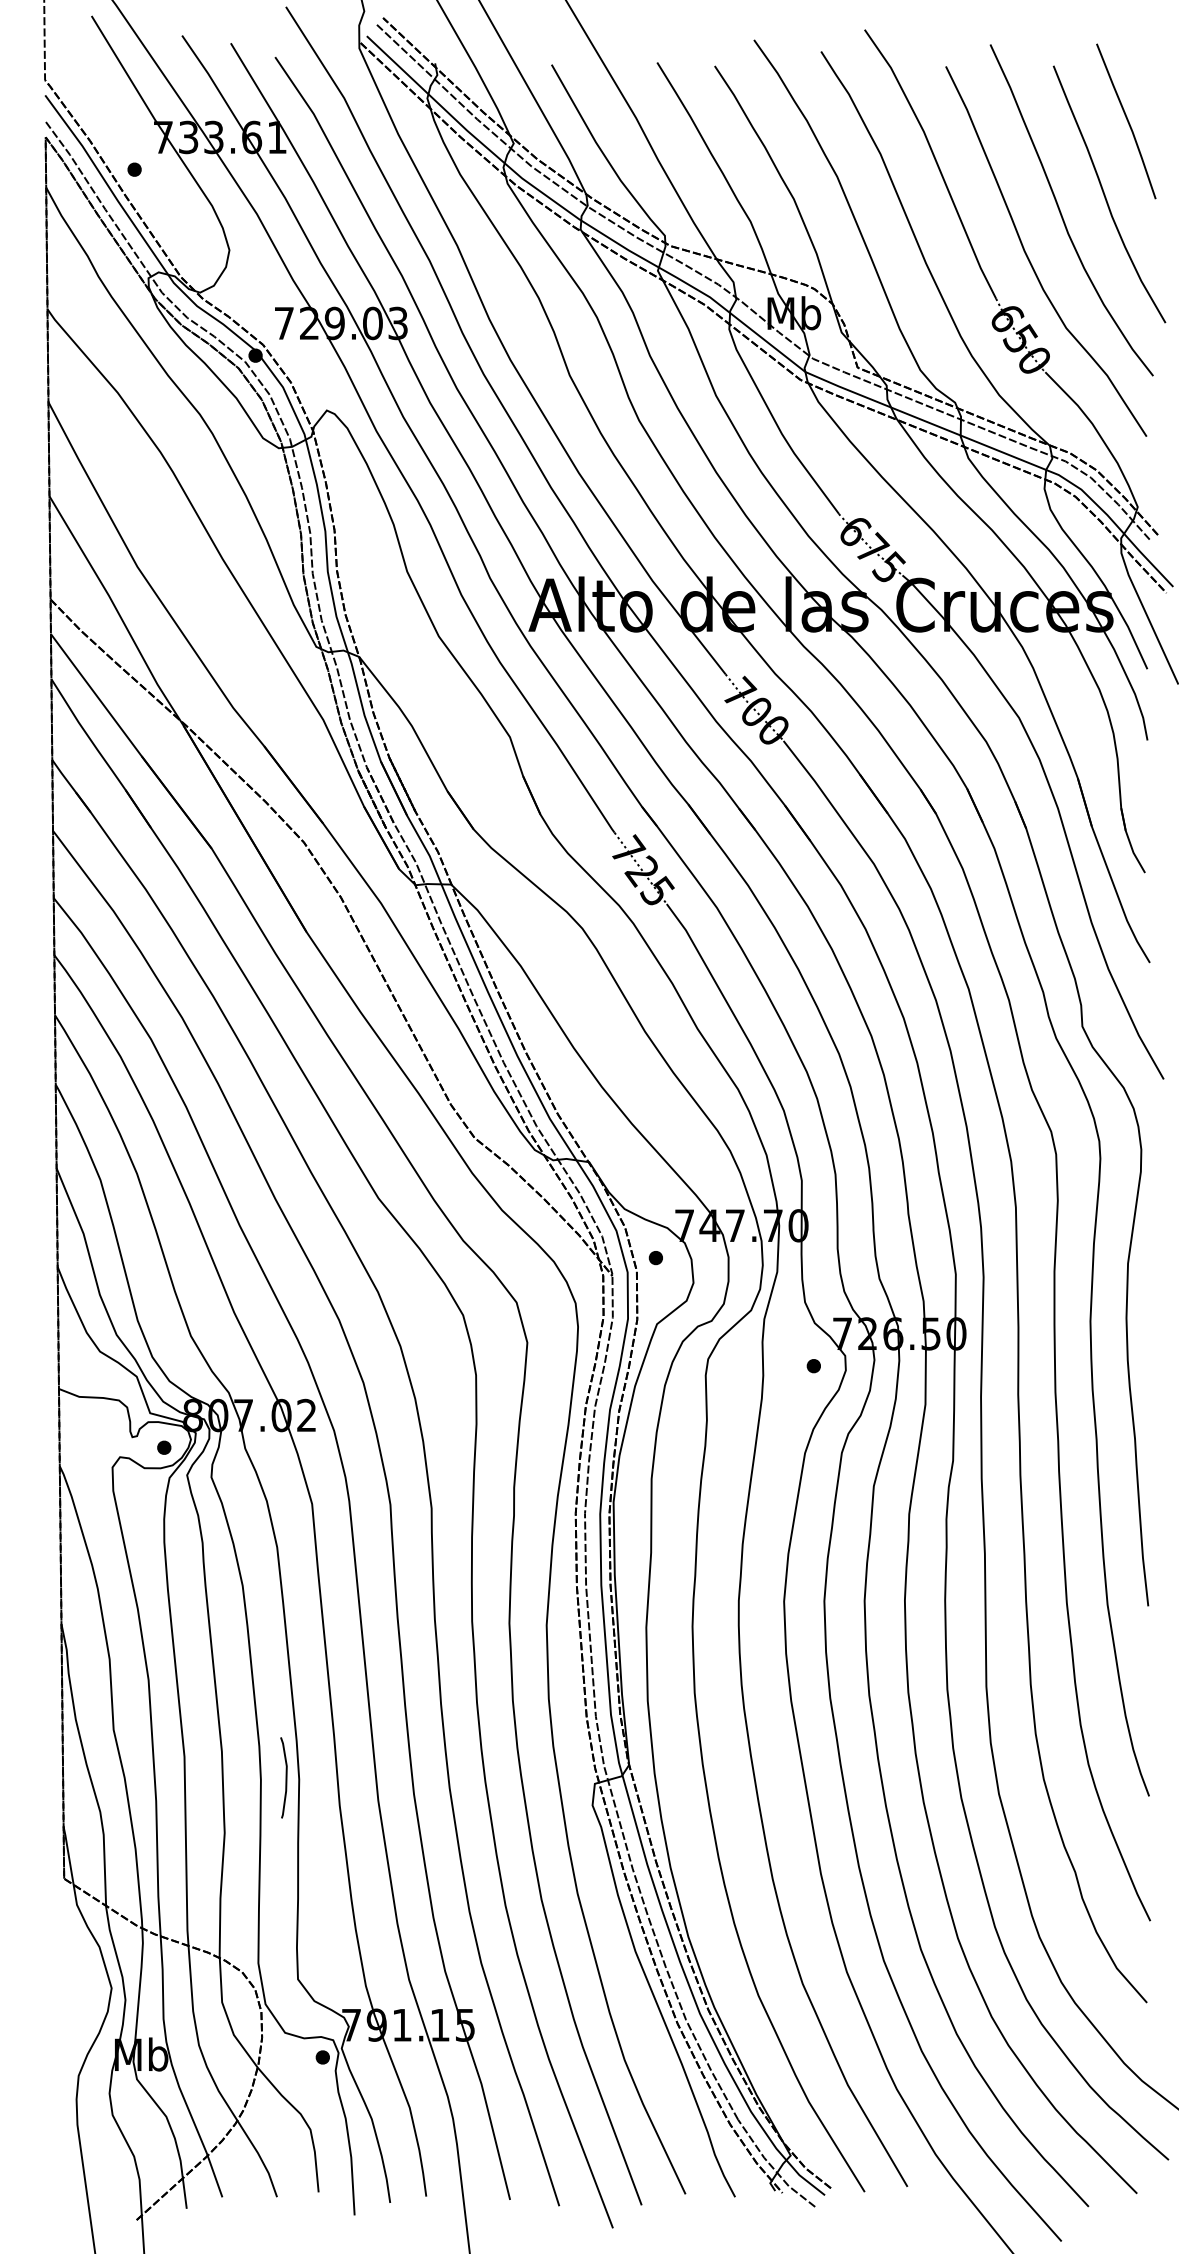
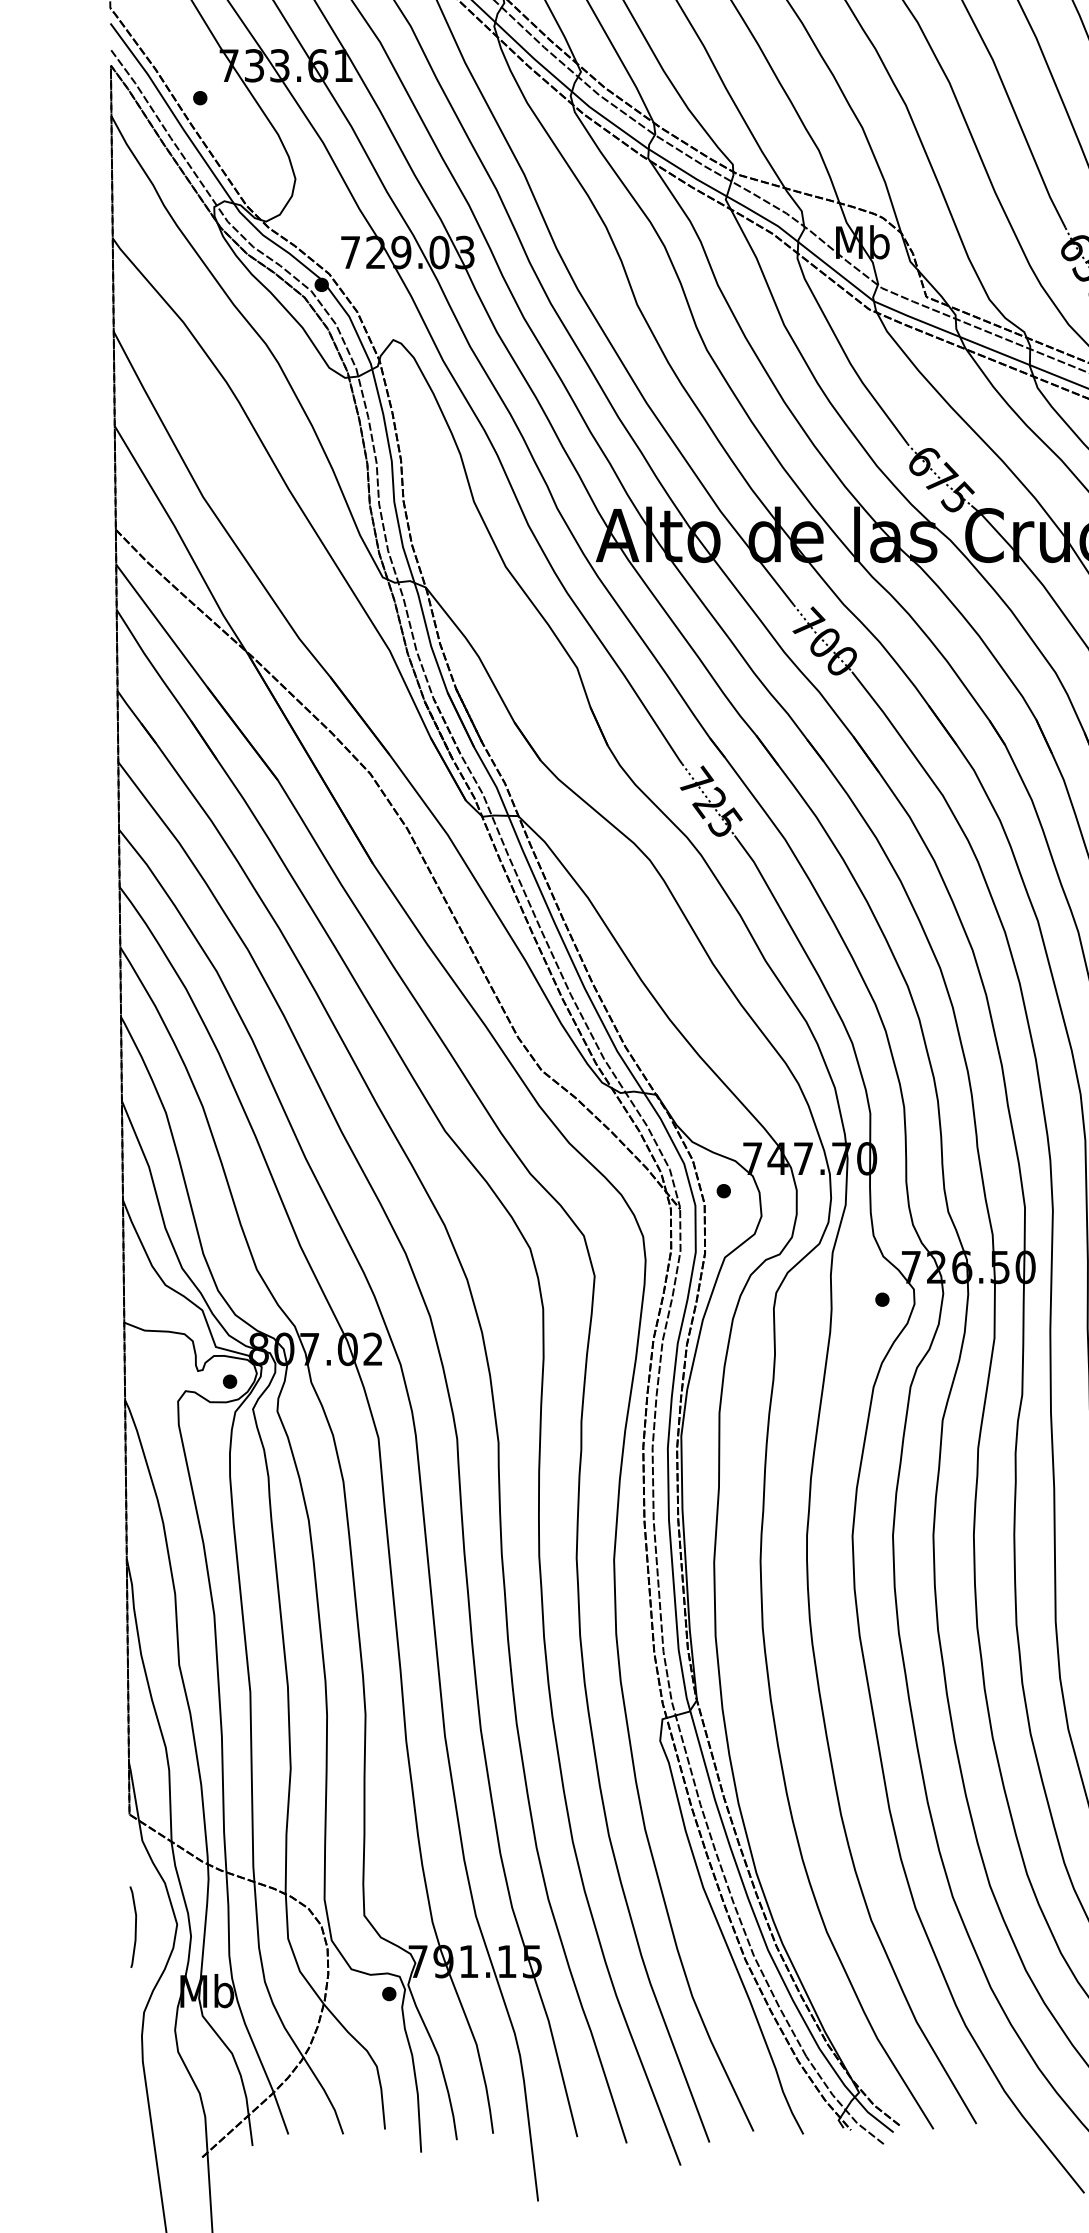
curve: (285, 1777) -> (134, 1926), moved

